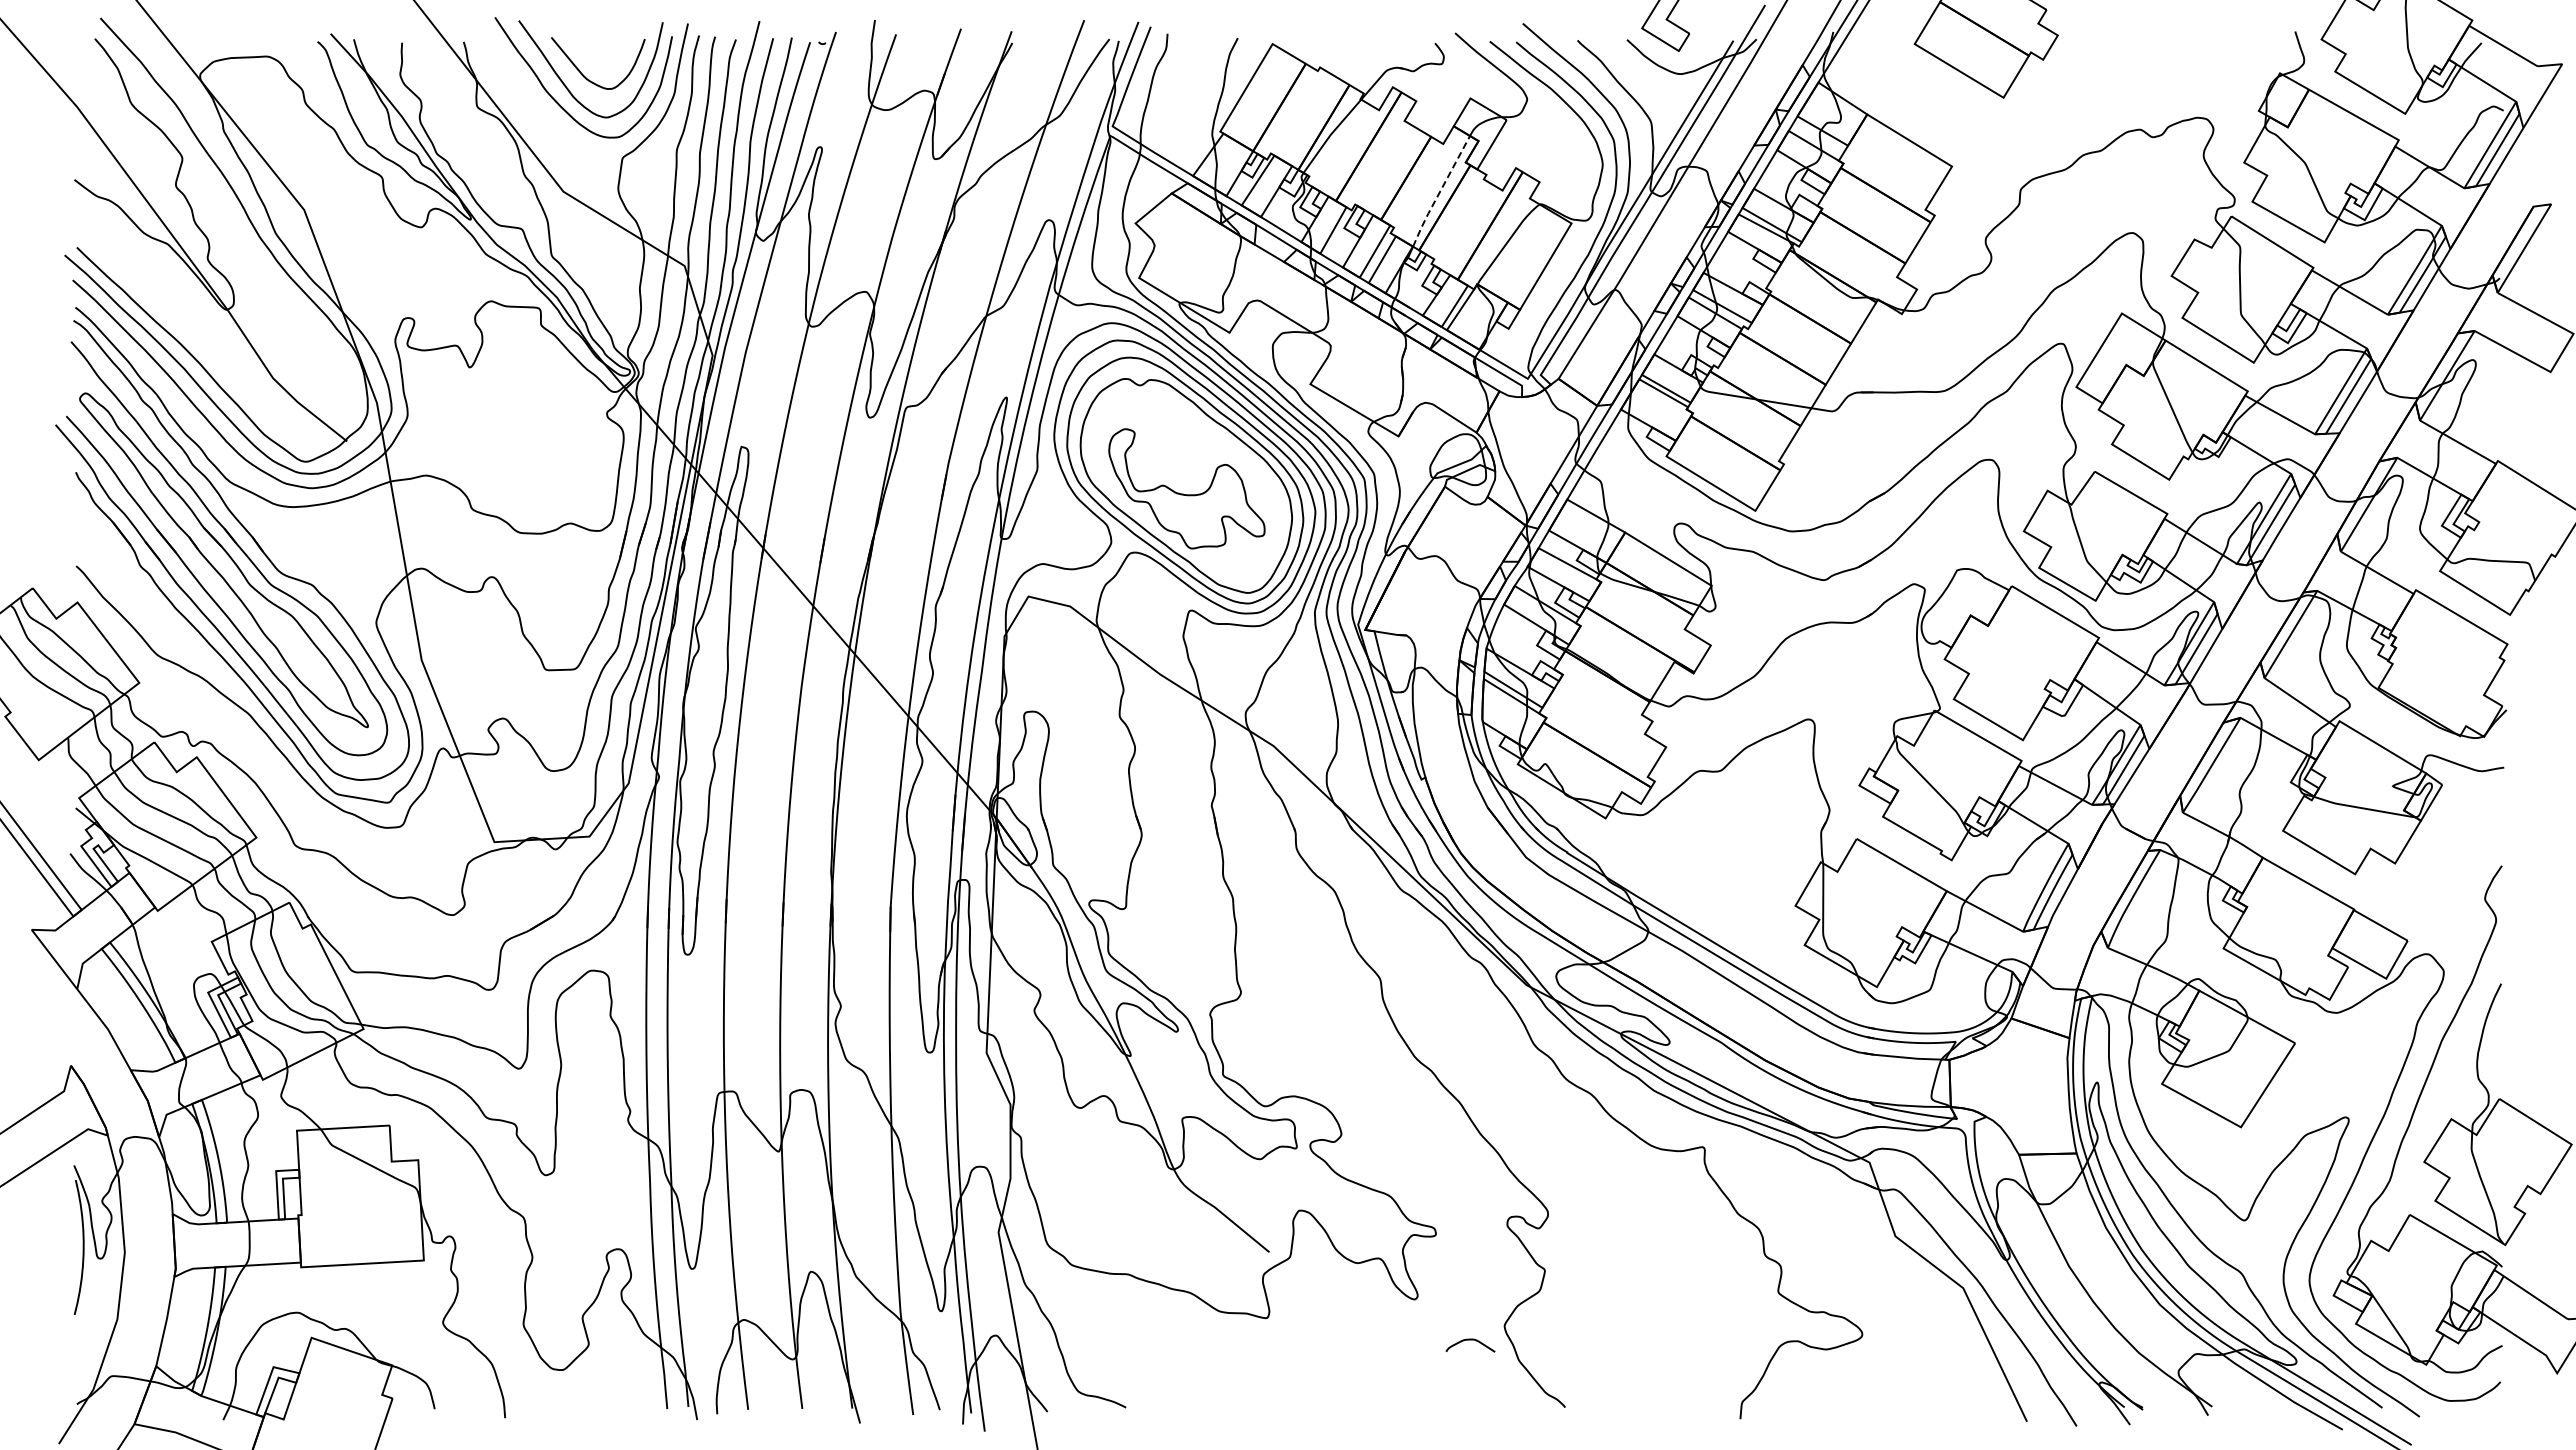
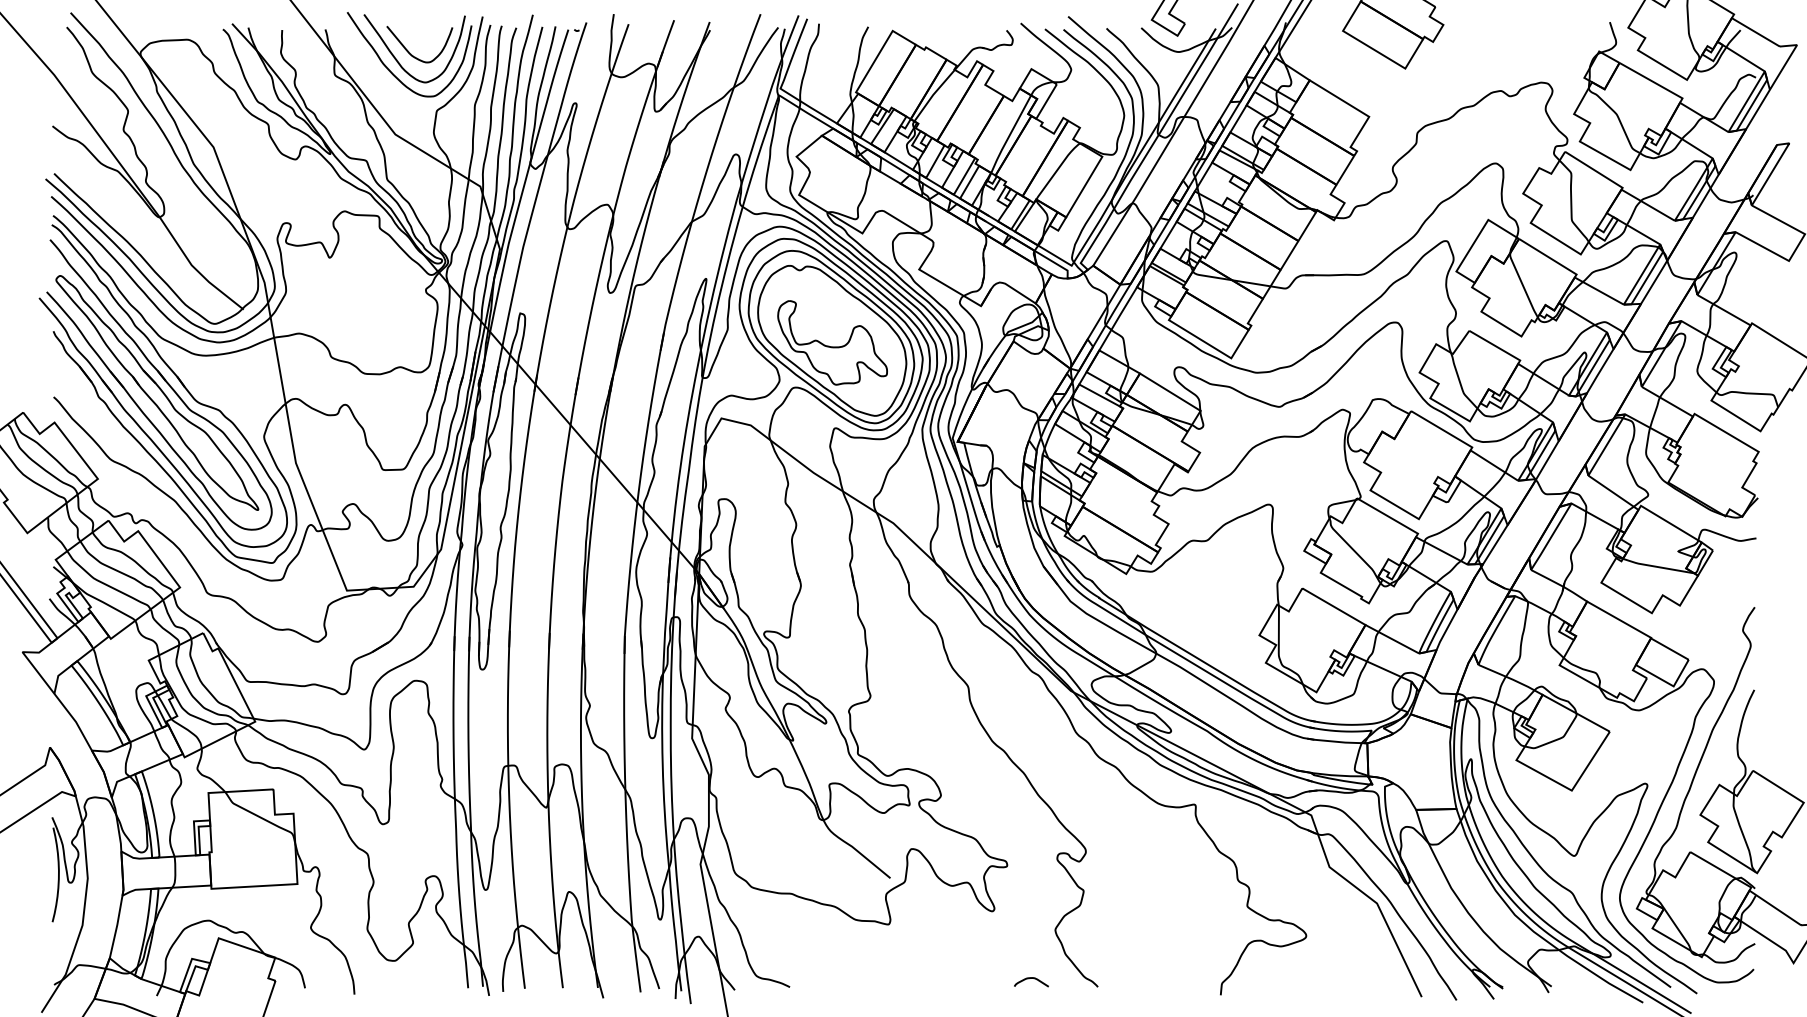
line: (1440, 191) -> (1010, 134), dashed -> solid
curve: (1470, 1340) -> (1031, 978), moved

